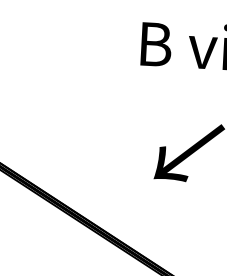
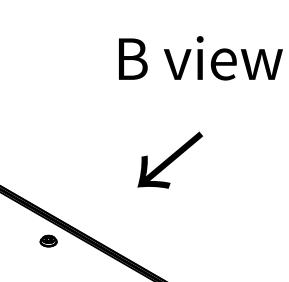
part: (57, 229) -> (48, 240), added

